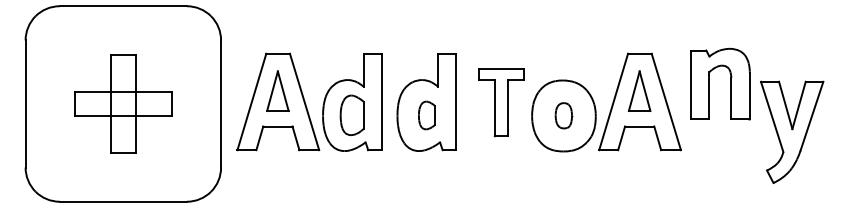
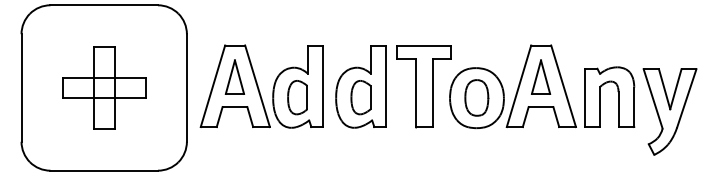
part: (709, 83) -> (600, 96), moved
part: (500, 102) -> (423, 86), size x1.43
part: (426, 115) -> (360, 97), size x1.43
part: (563, 115) -> (476, 97), size x1.67

